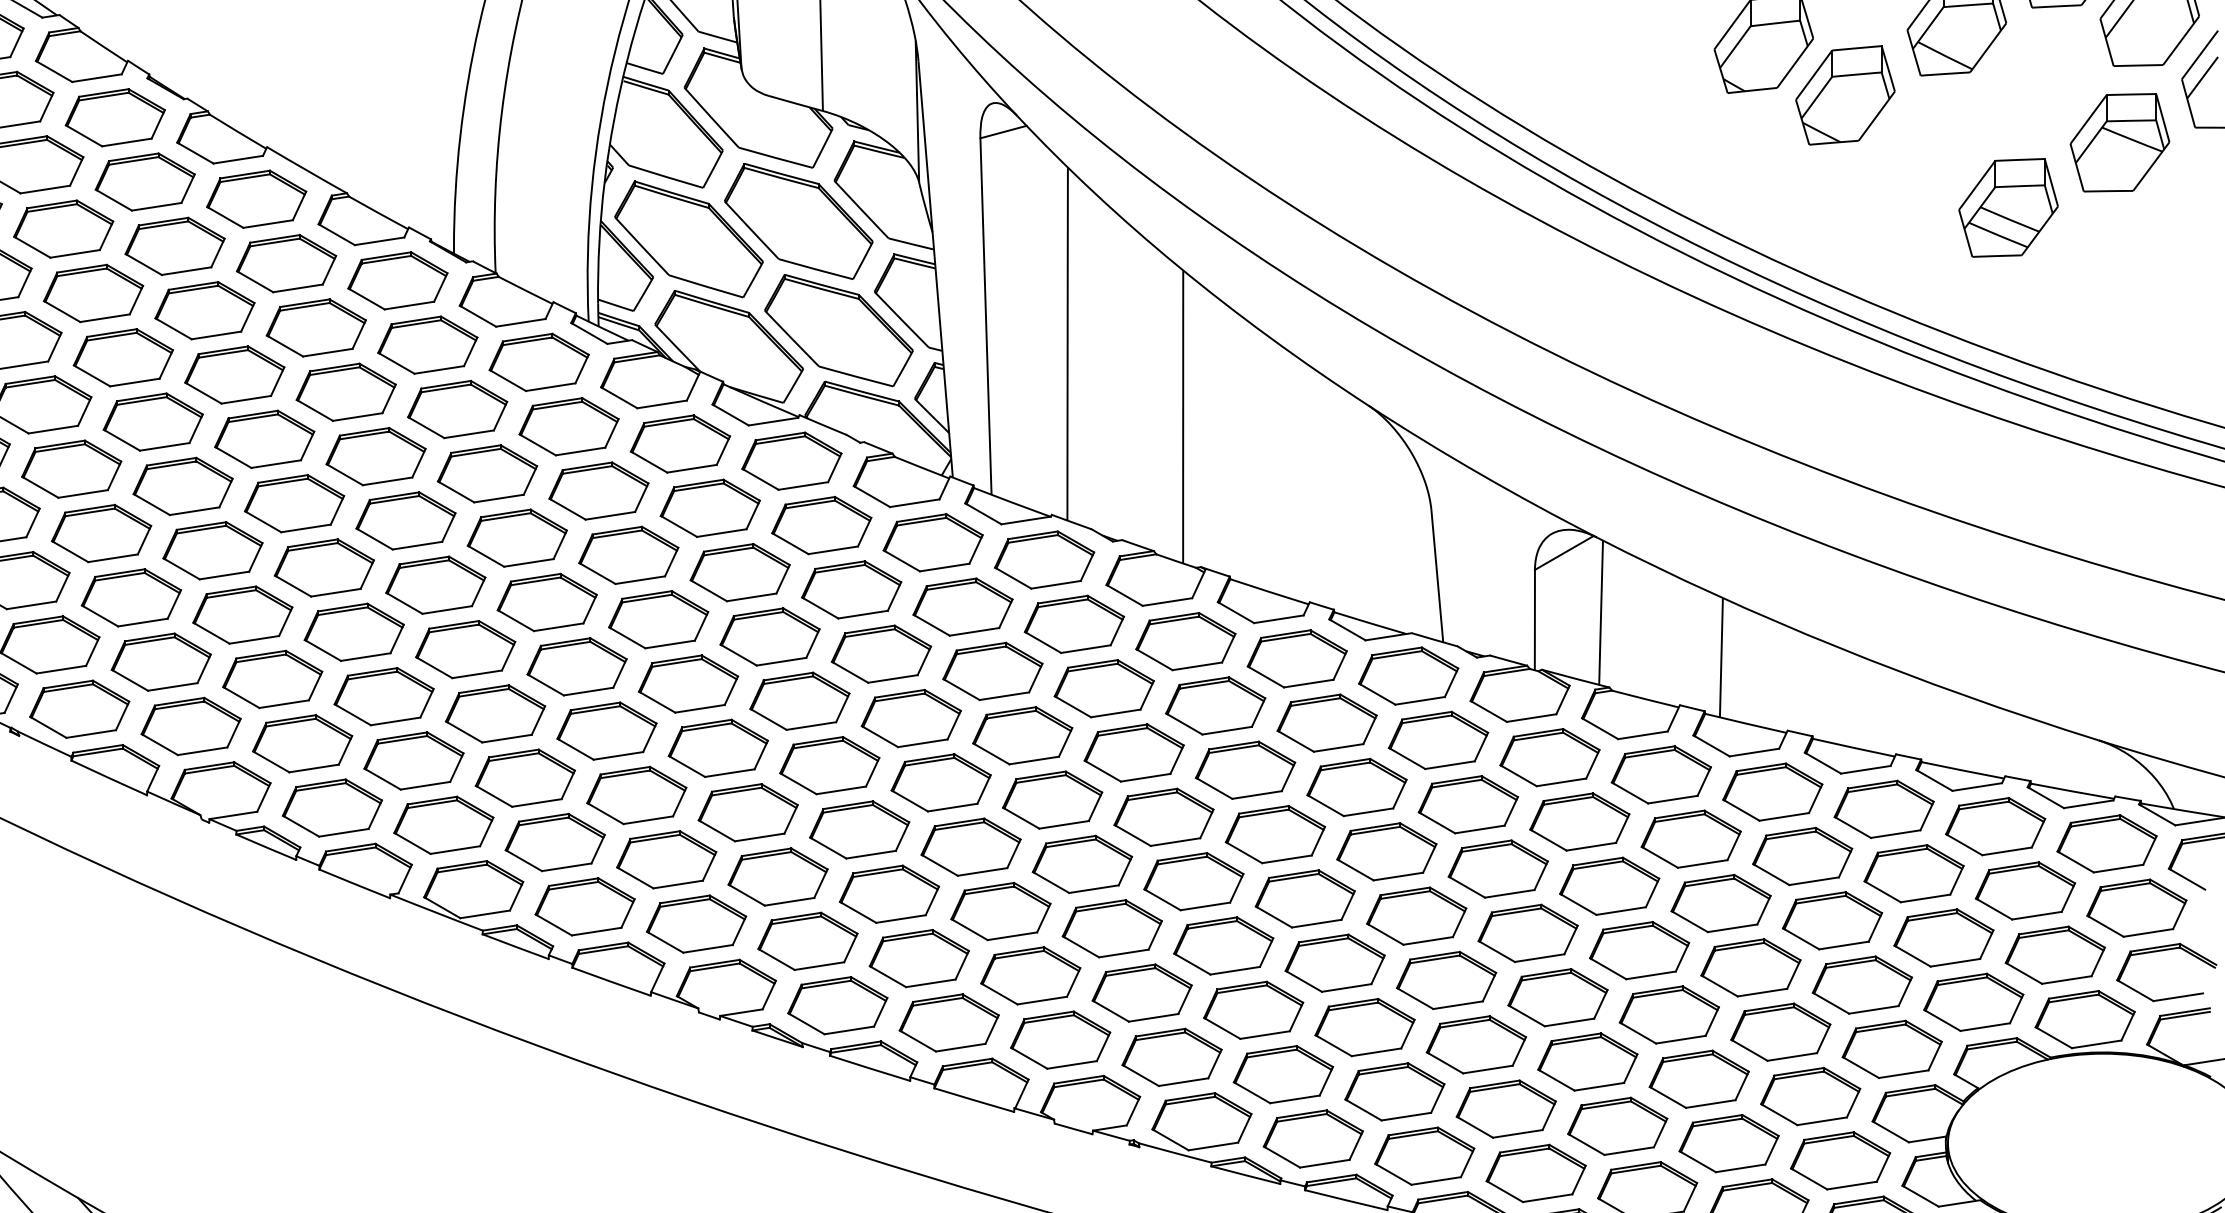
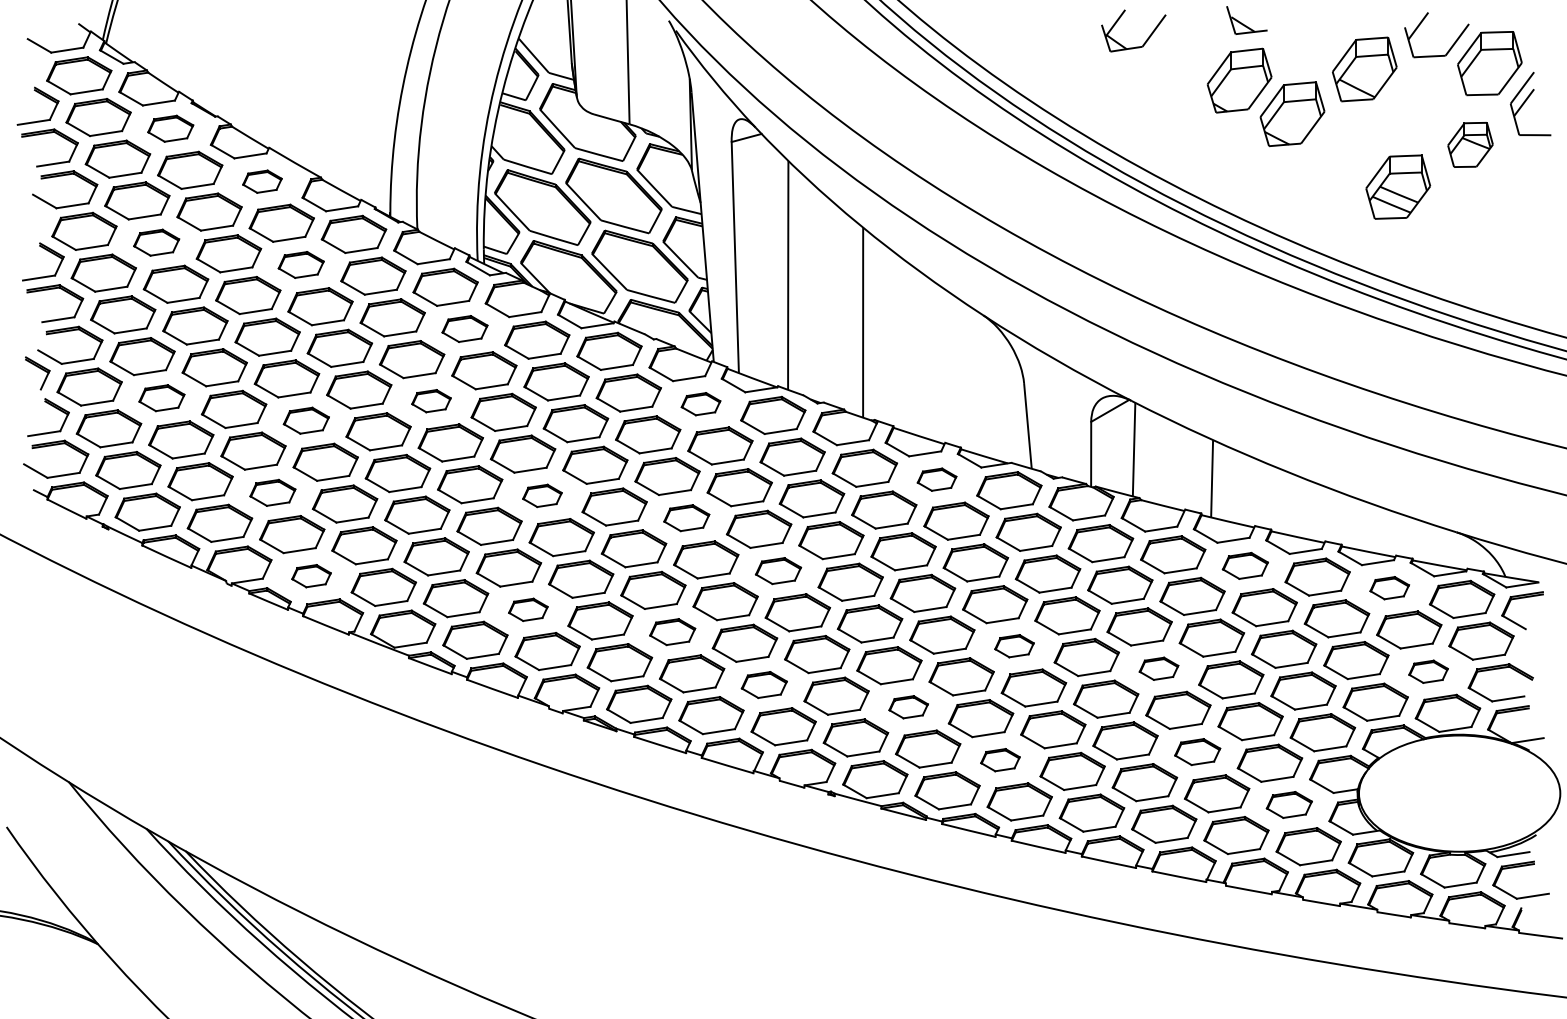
part: (114, 117) -> (170, 128), size x0.7
part: (2119, 142) -> (1470, 144), size x0.7
part: (256, 199) -> (262, 181), size x0.6
part: (93, 293) -> (156, 242), size x0.7
part: (316, 327) -> (301, 264), size x0.7
part: (568, 425) -> (464, 328), size x0.7
part: (100, 532) -> (161, 397), size x0.7
part: (517, 536) -> (431, 400), size x0.6
part: (932, 541) -> (700, 403), size x0.6
part: (324, 567) -> (306, 420), size x0.7
part: (1296, 658) -> (936, 479), size x0.6
part: (272, 678) -> (272, 492), size x0.7
part: (688, 683) -> (542, 495), size x0.6
part: (910, 717) -> (686, 517), size x0.7
part: (1772, 791) -> (1245, 565), size x0.7
part: (1052, 799) -> (778, 570), size x0.7
part: (332, 806) -> (311, 575), size x0.6
part: (1995, 825) -> (1389, 587), size x0.6
part: (667, 859) -> (528, 609), size x0.6
part: (889, 893) -> (672, 631), size x0.7
part: (1416, 914) -> (1014, 645), size x0.6
part: (1638, 950) -> (1158, 668), size x0.6
part: (2055, 954) -> (1428, 671), size x0.6
part: (1031, 975) -> (764, 684), size x0.7
part: (1253, 1008) -> (908, 706), size x0.6
part: (1698, 1078) -> (1197, 751), size x0.7
part: (1395, 1090) -> (1000, 759), size x0.6
part: (1840, 1160) -> (1289, 804), size x0.7

